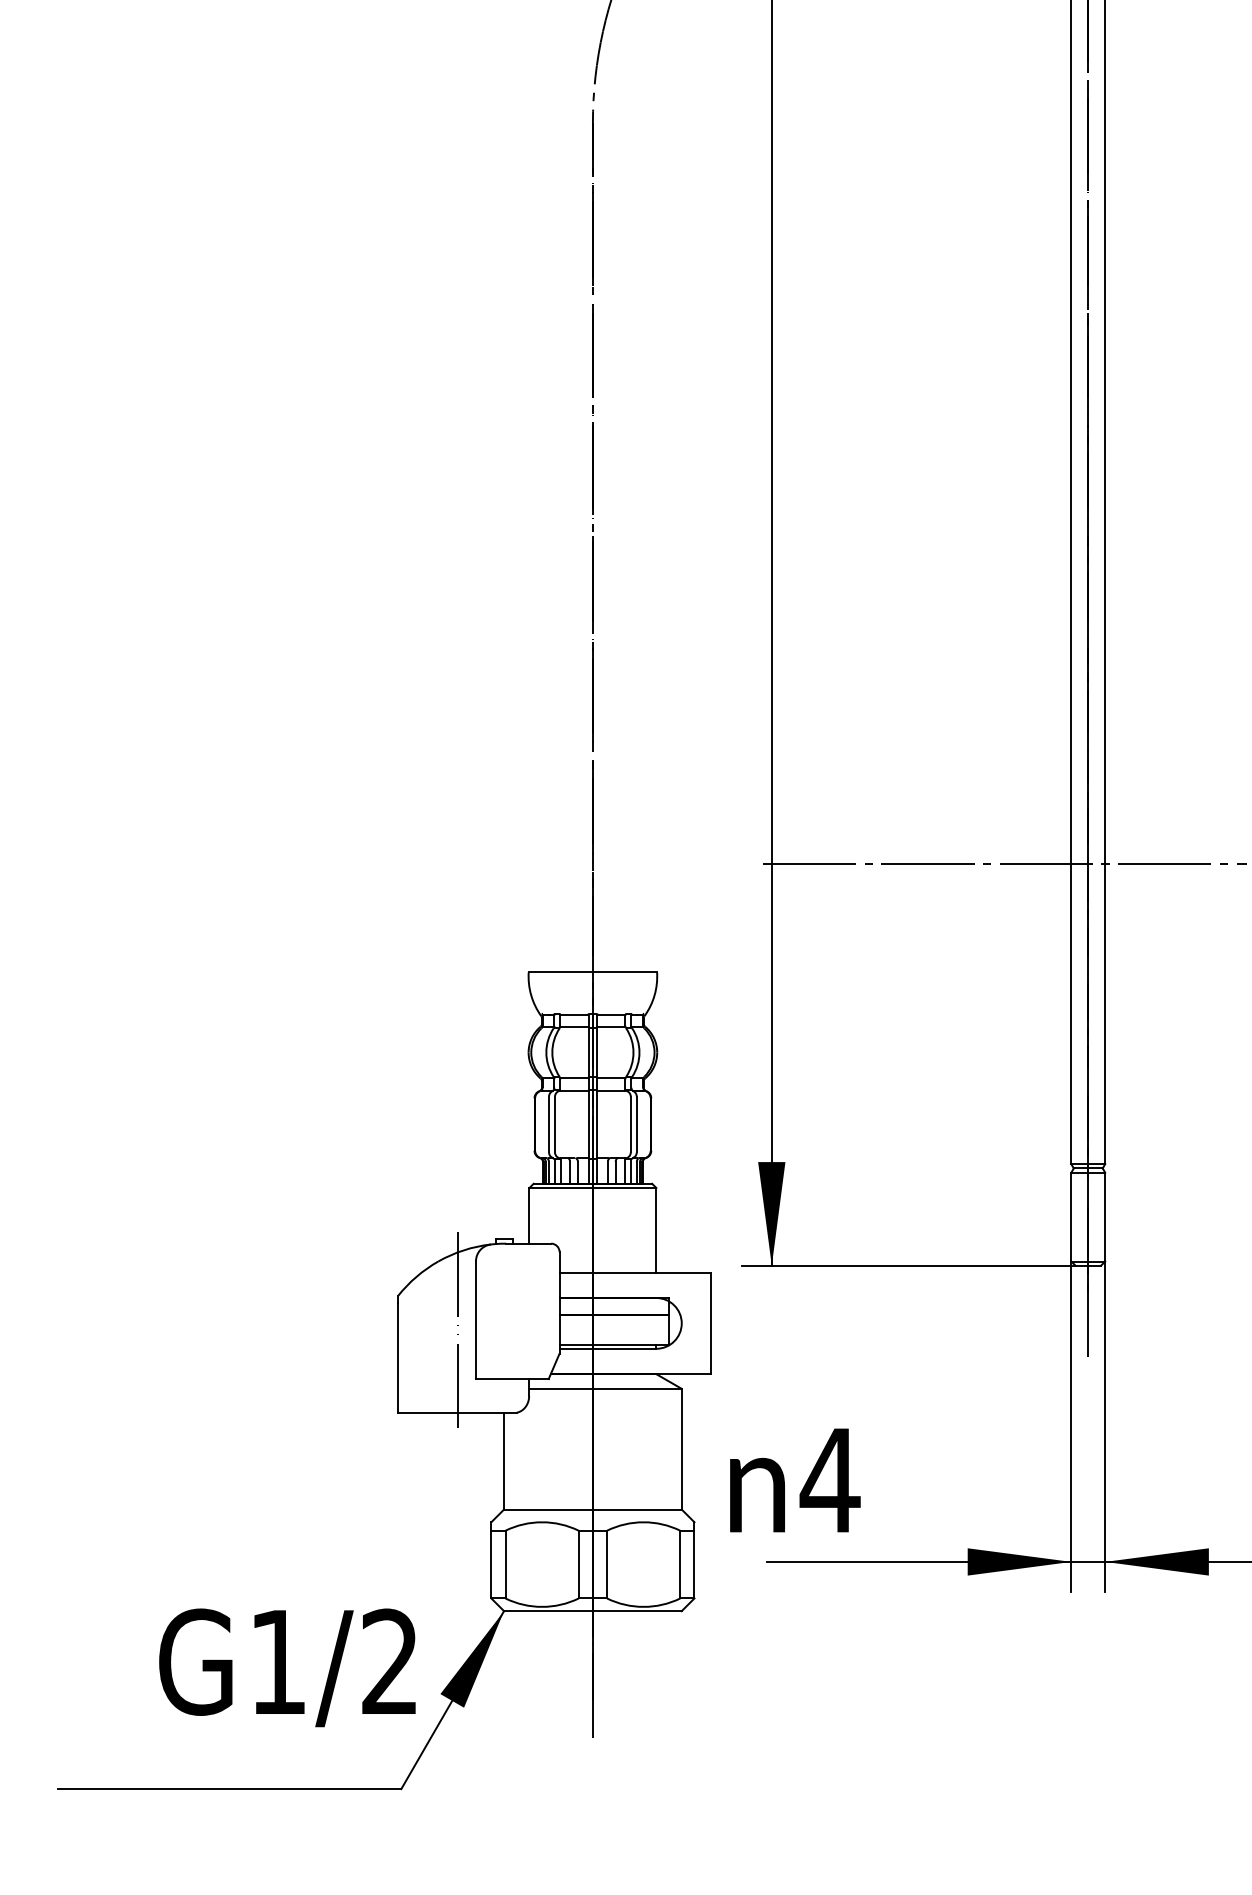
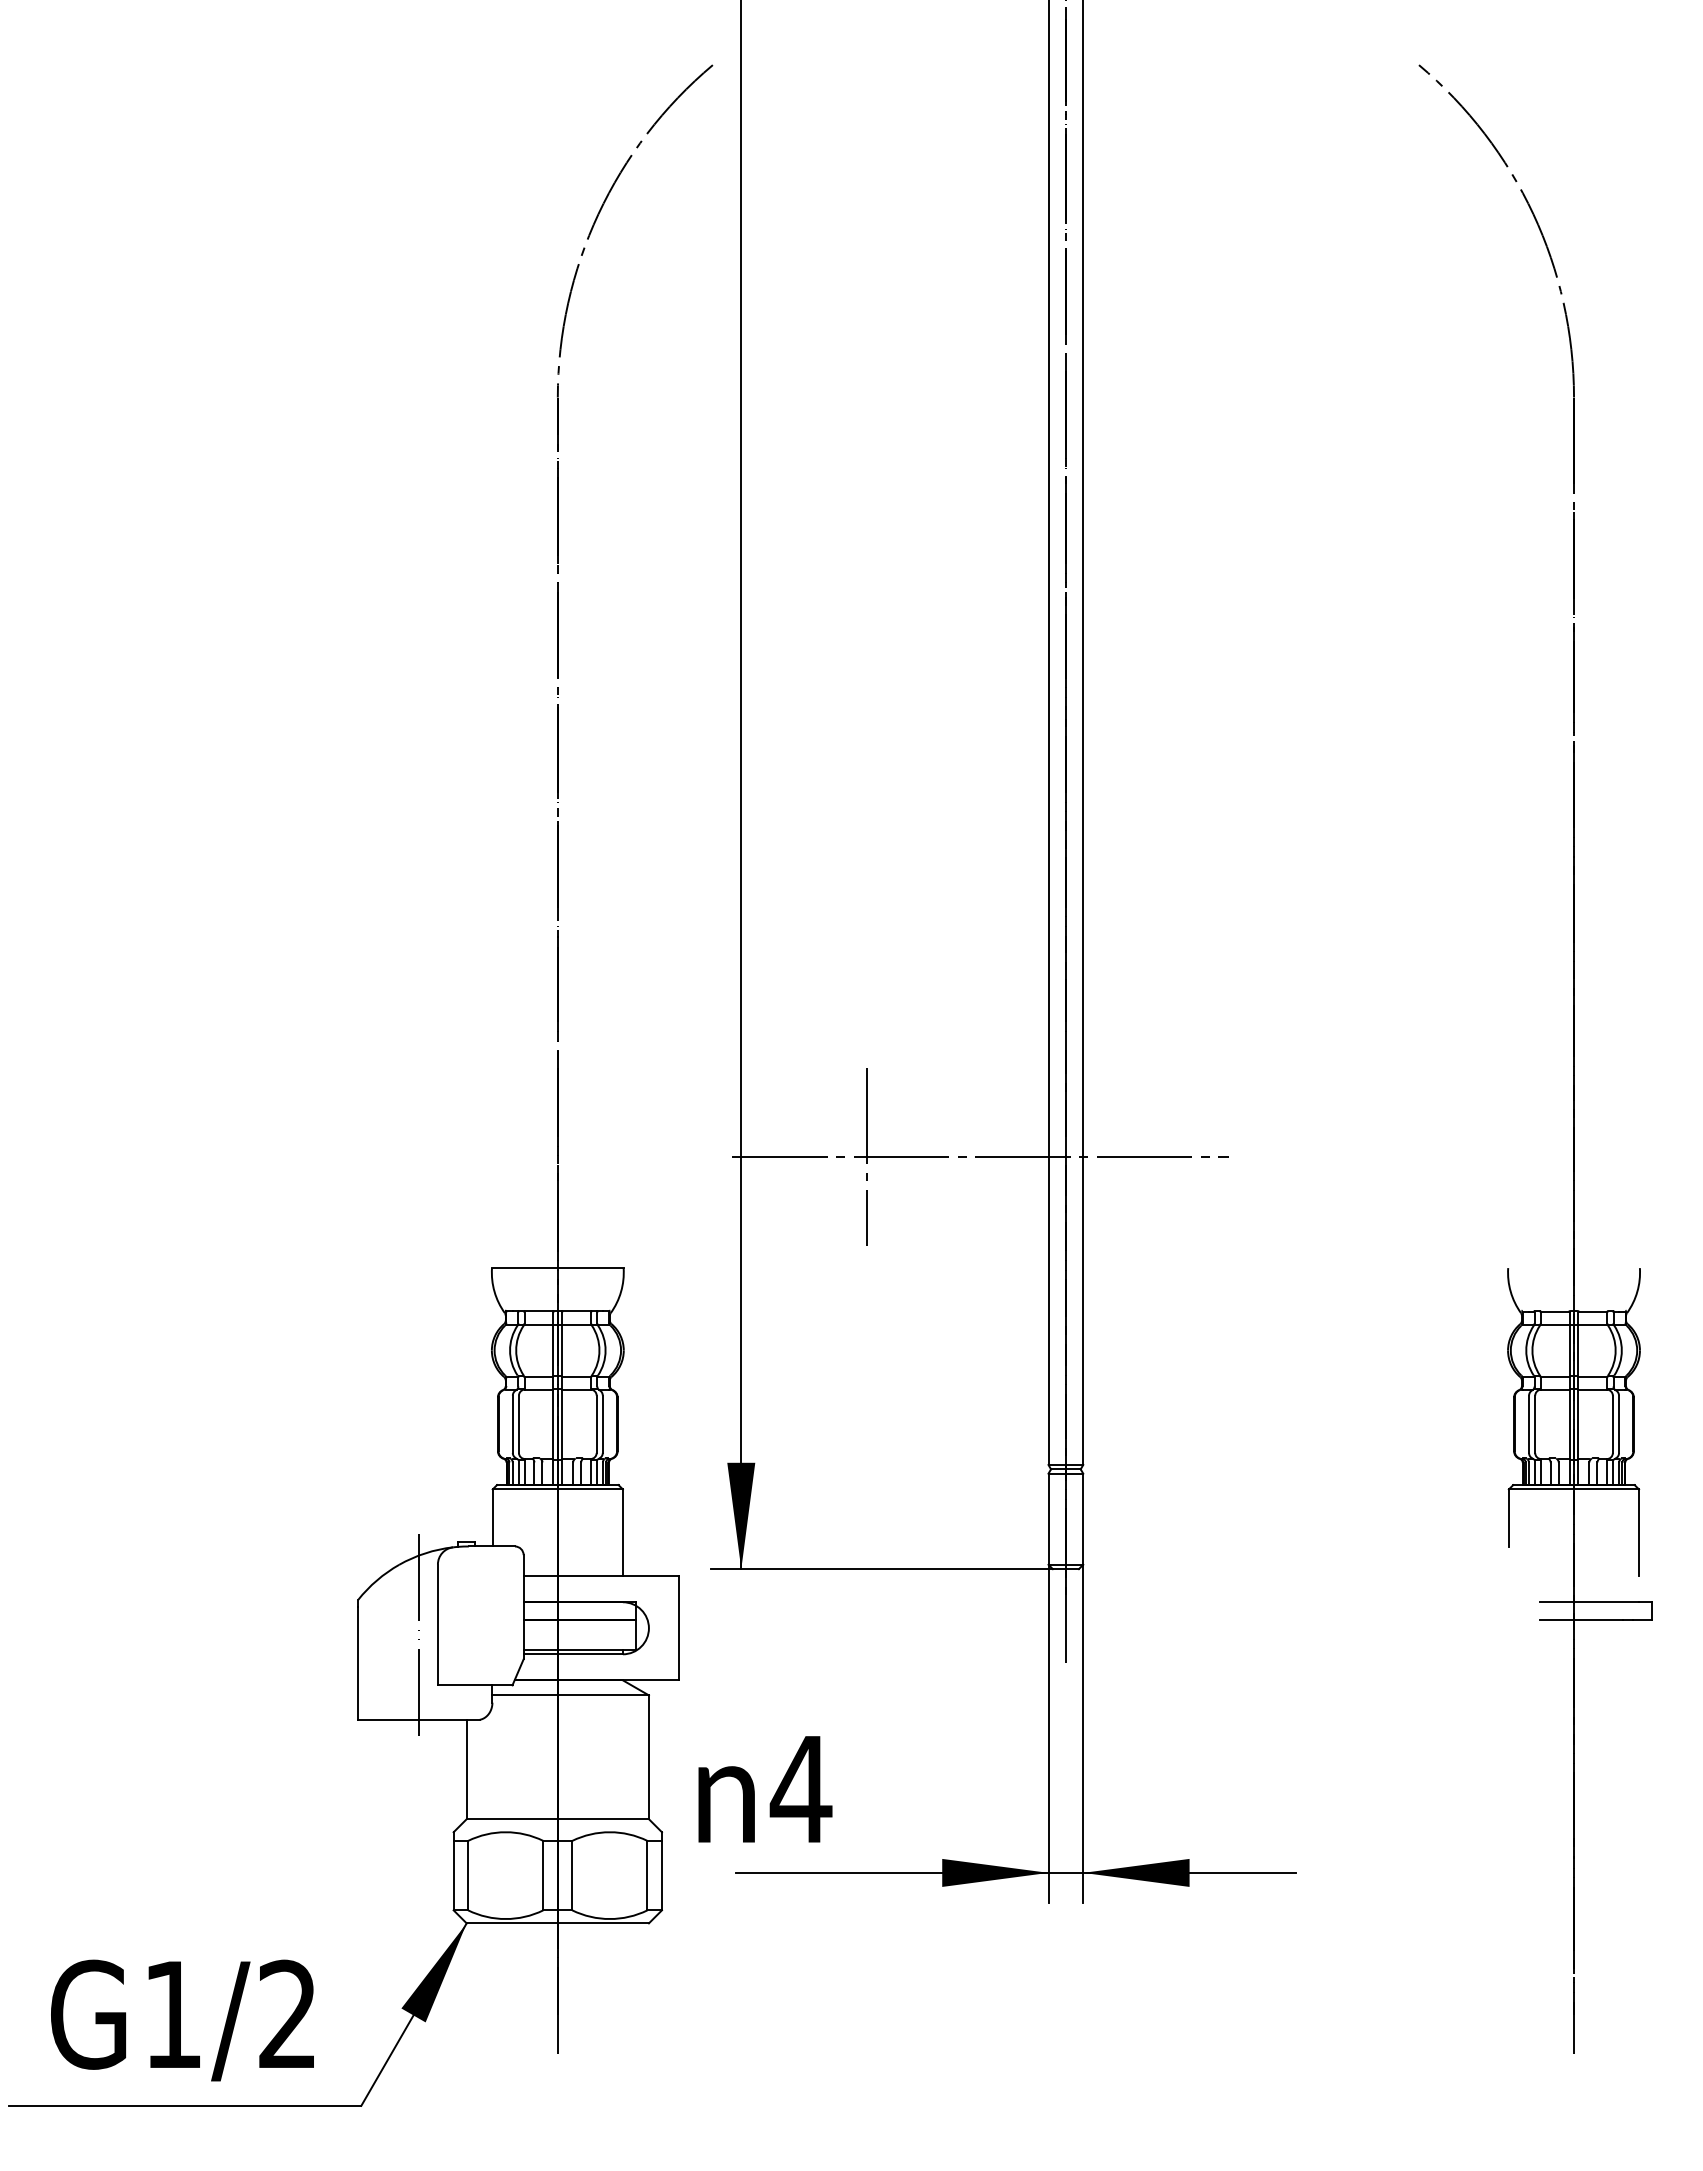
line: (893, 863) -> (866, 1156), added
text: (287, 1667) -> (182, 2020), moved

